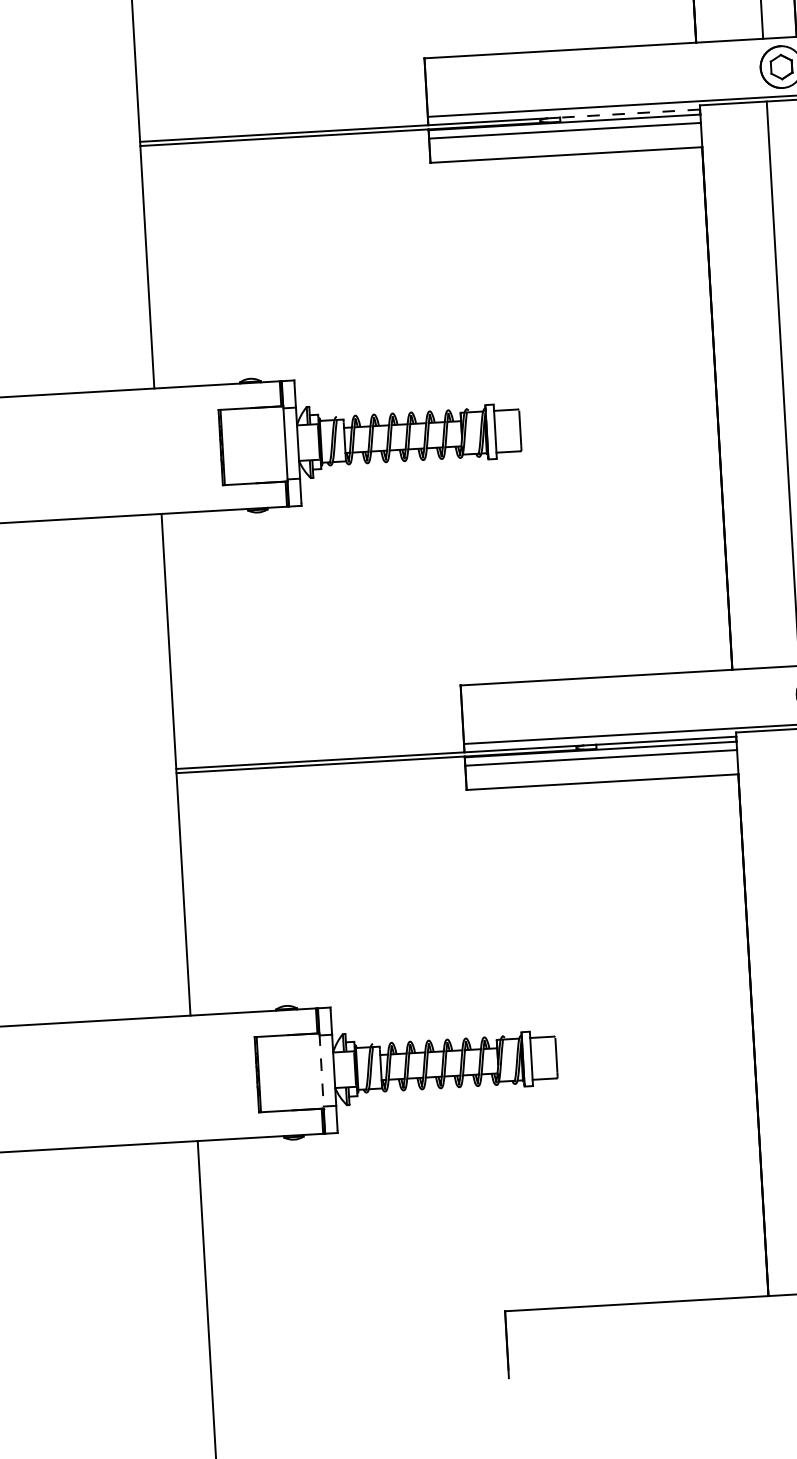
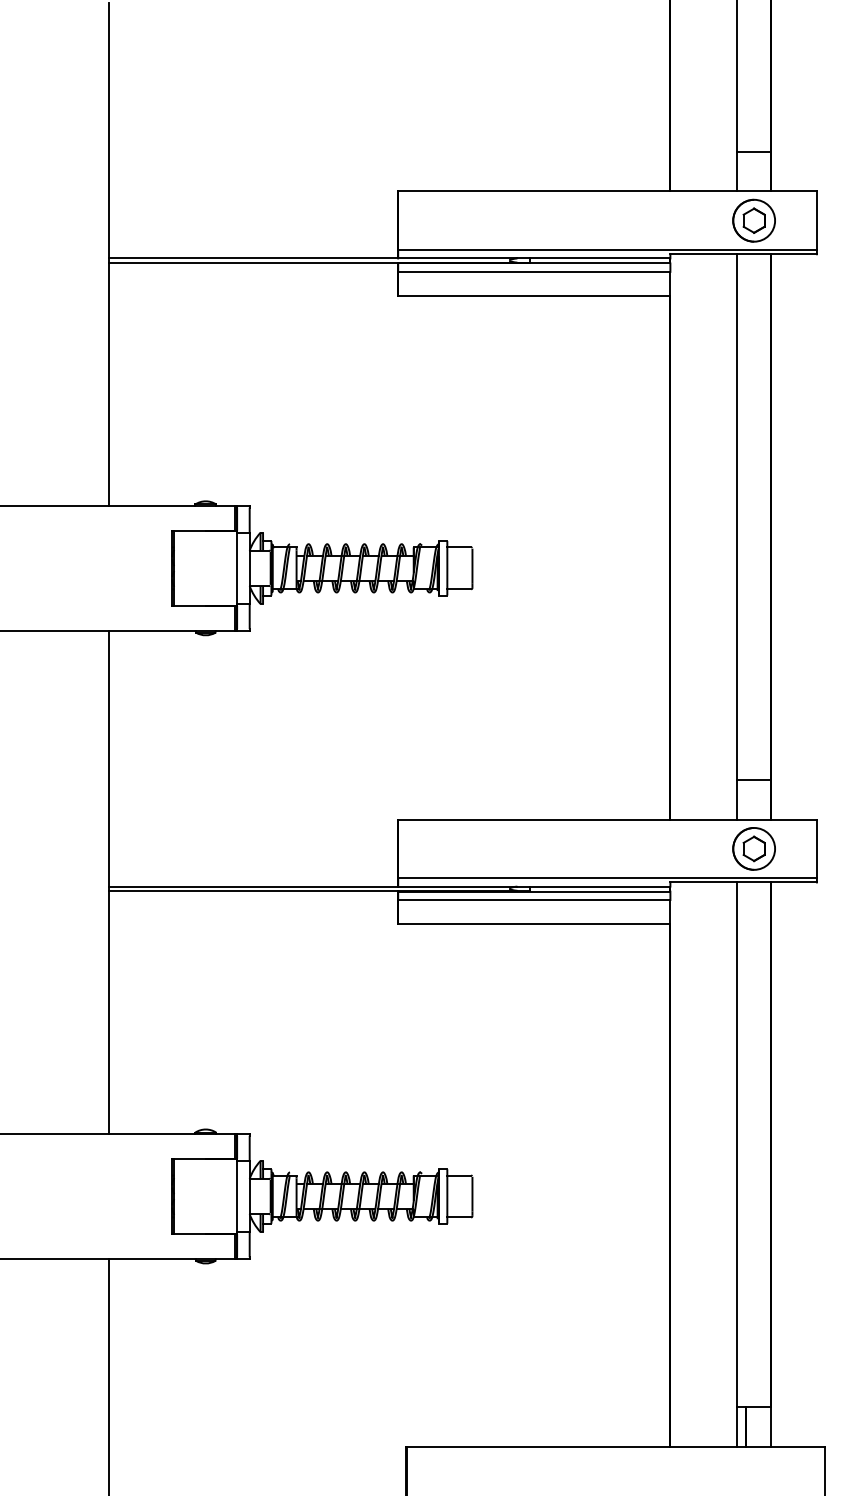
line: (629, 113) -> (599, 258), dashed -> solid
line: (321, 1070) -> (237, 1196), dashed -> solid

